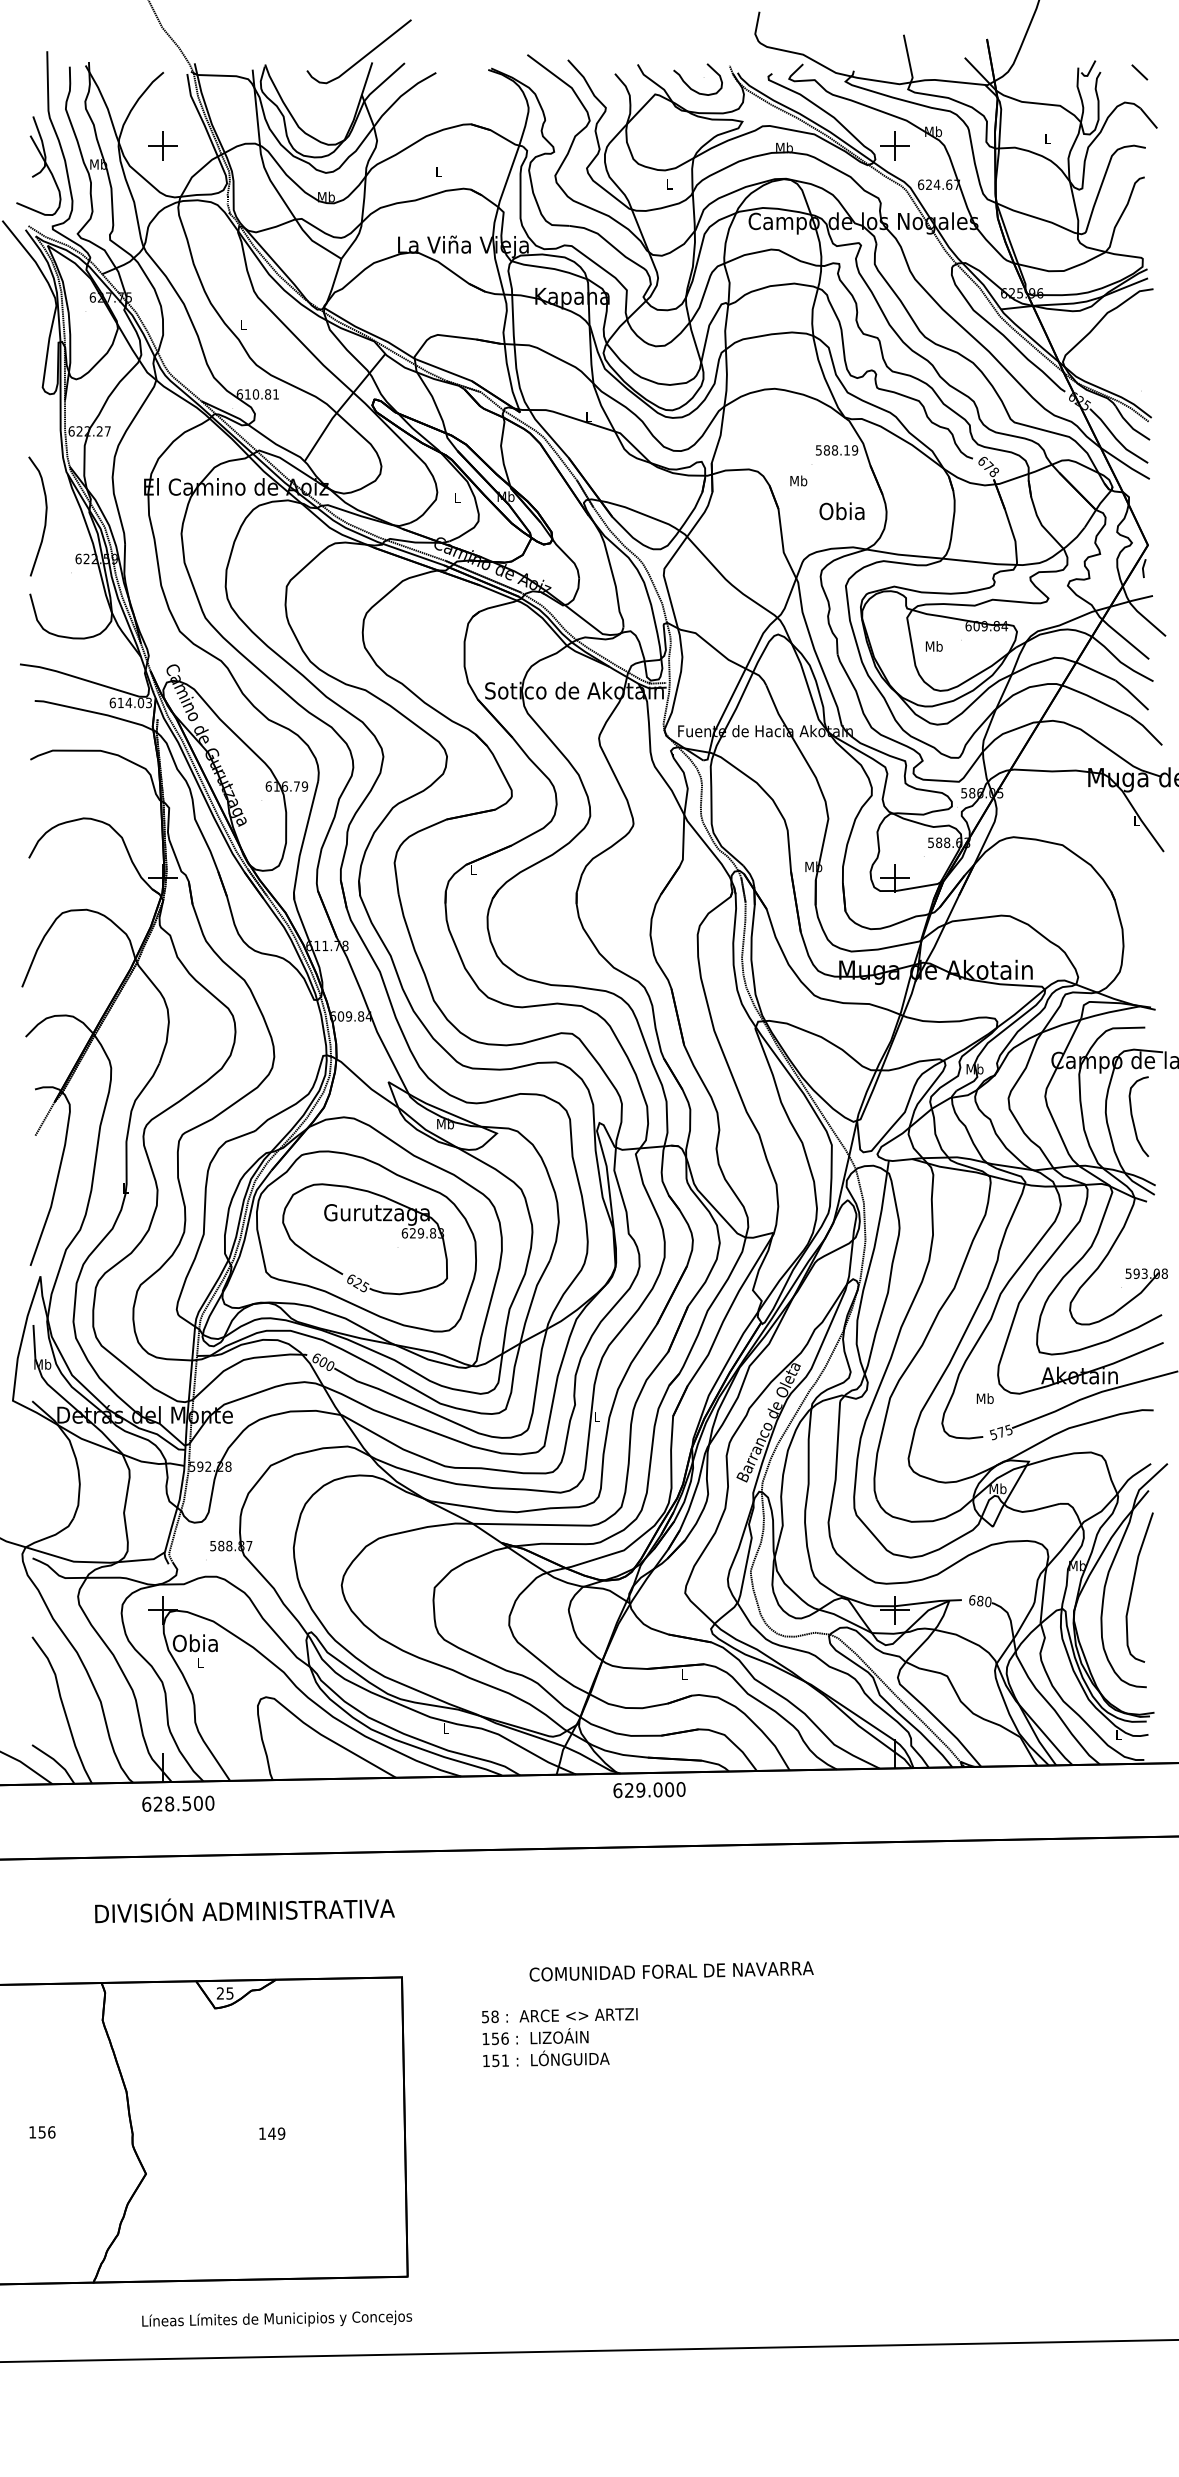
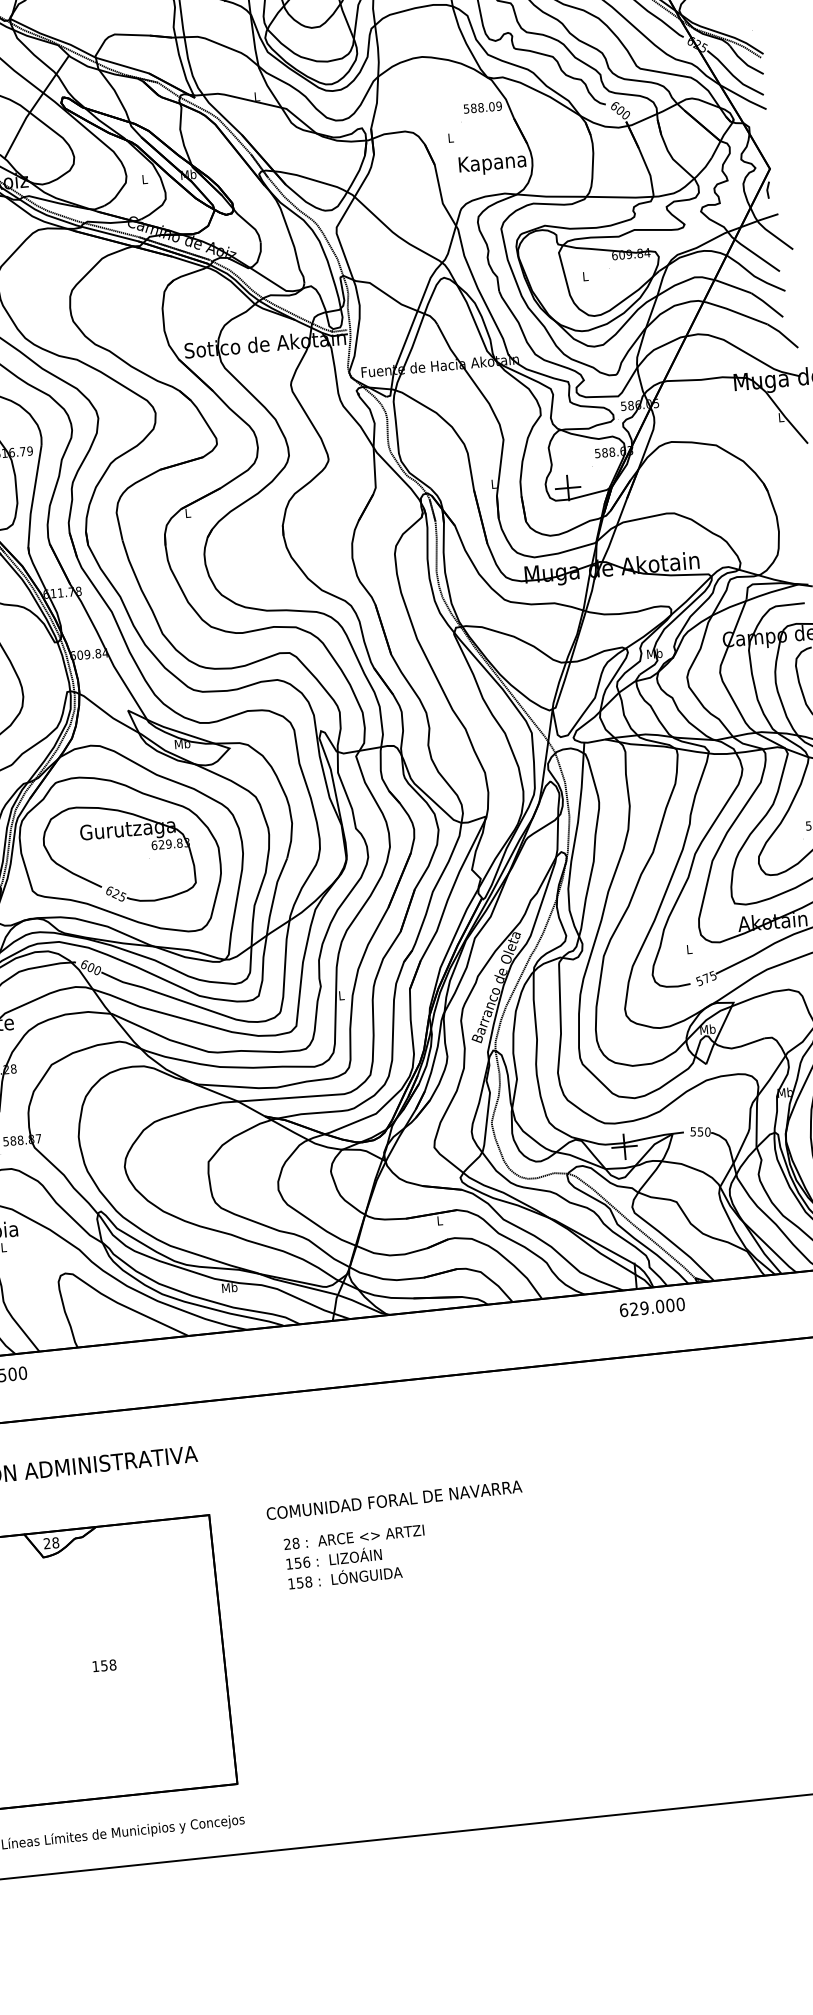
text: (847, 450) -> (492, 106), 588.19 -> 588.09
text: (991, 469) -> (623, 112), 678 -> 600
text: (798, 480) -> (450, 137), Mb -> L
text: (842, 513) -> (492, 163), Obia -> Kapana
text: (933, 646) -> (584, 276), Mb -> L
text: (813, 866) -> (493, 483), Mb -> L
text: (984, 1398) -> (688, 949), Mb -> L
text: (975, 1600) -> (696, 1131), 680 -> 550
text: (445, 1728) -> (229, 1287), L -> Mb
text: (649, 1790) -> (652, 1307), moved
text: (671, 1971) -> (394, 1500), moved
text: (229, 1993) -> (55, 1542), 25 -> 28
text: (484, 2016) -> (286, 1543), 58 -> 28
text: (505, 2060) -> (308, 1581), 151 -> 158
text: (276, 2133) -> (108, 1665), 149 -> 158

